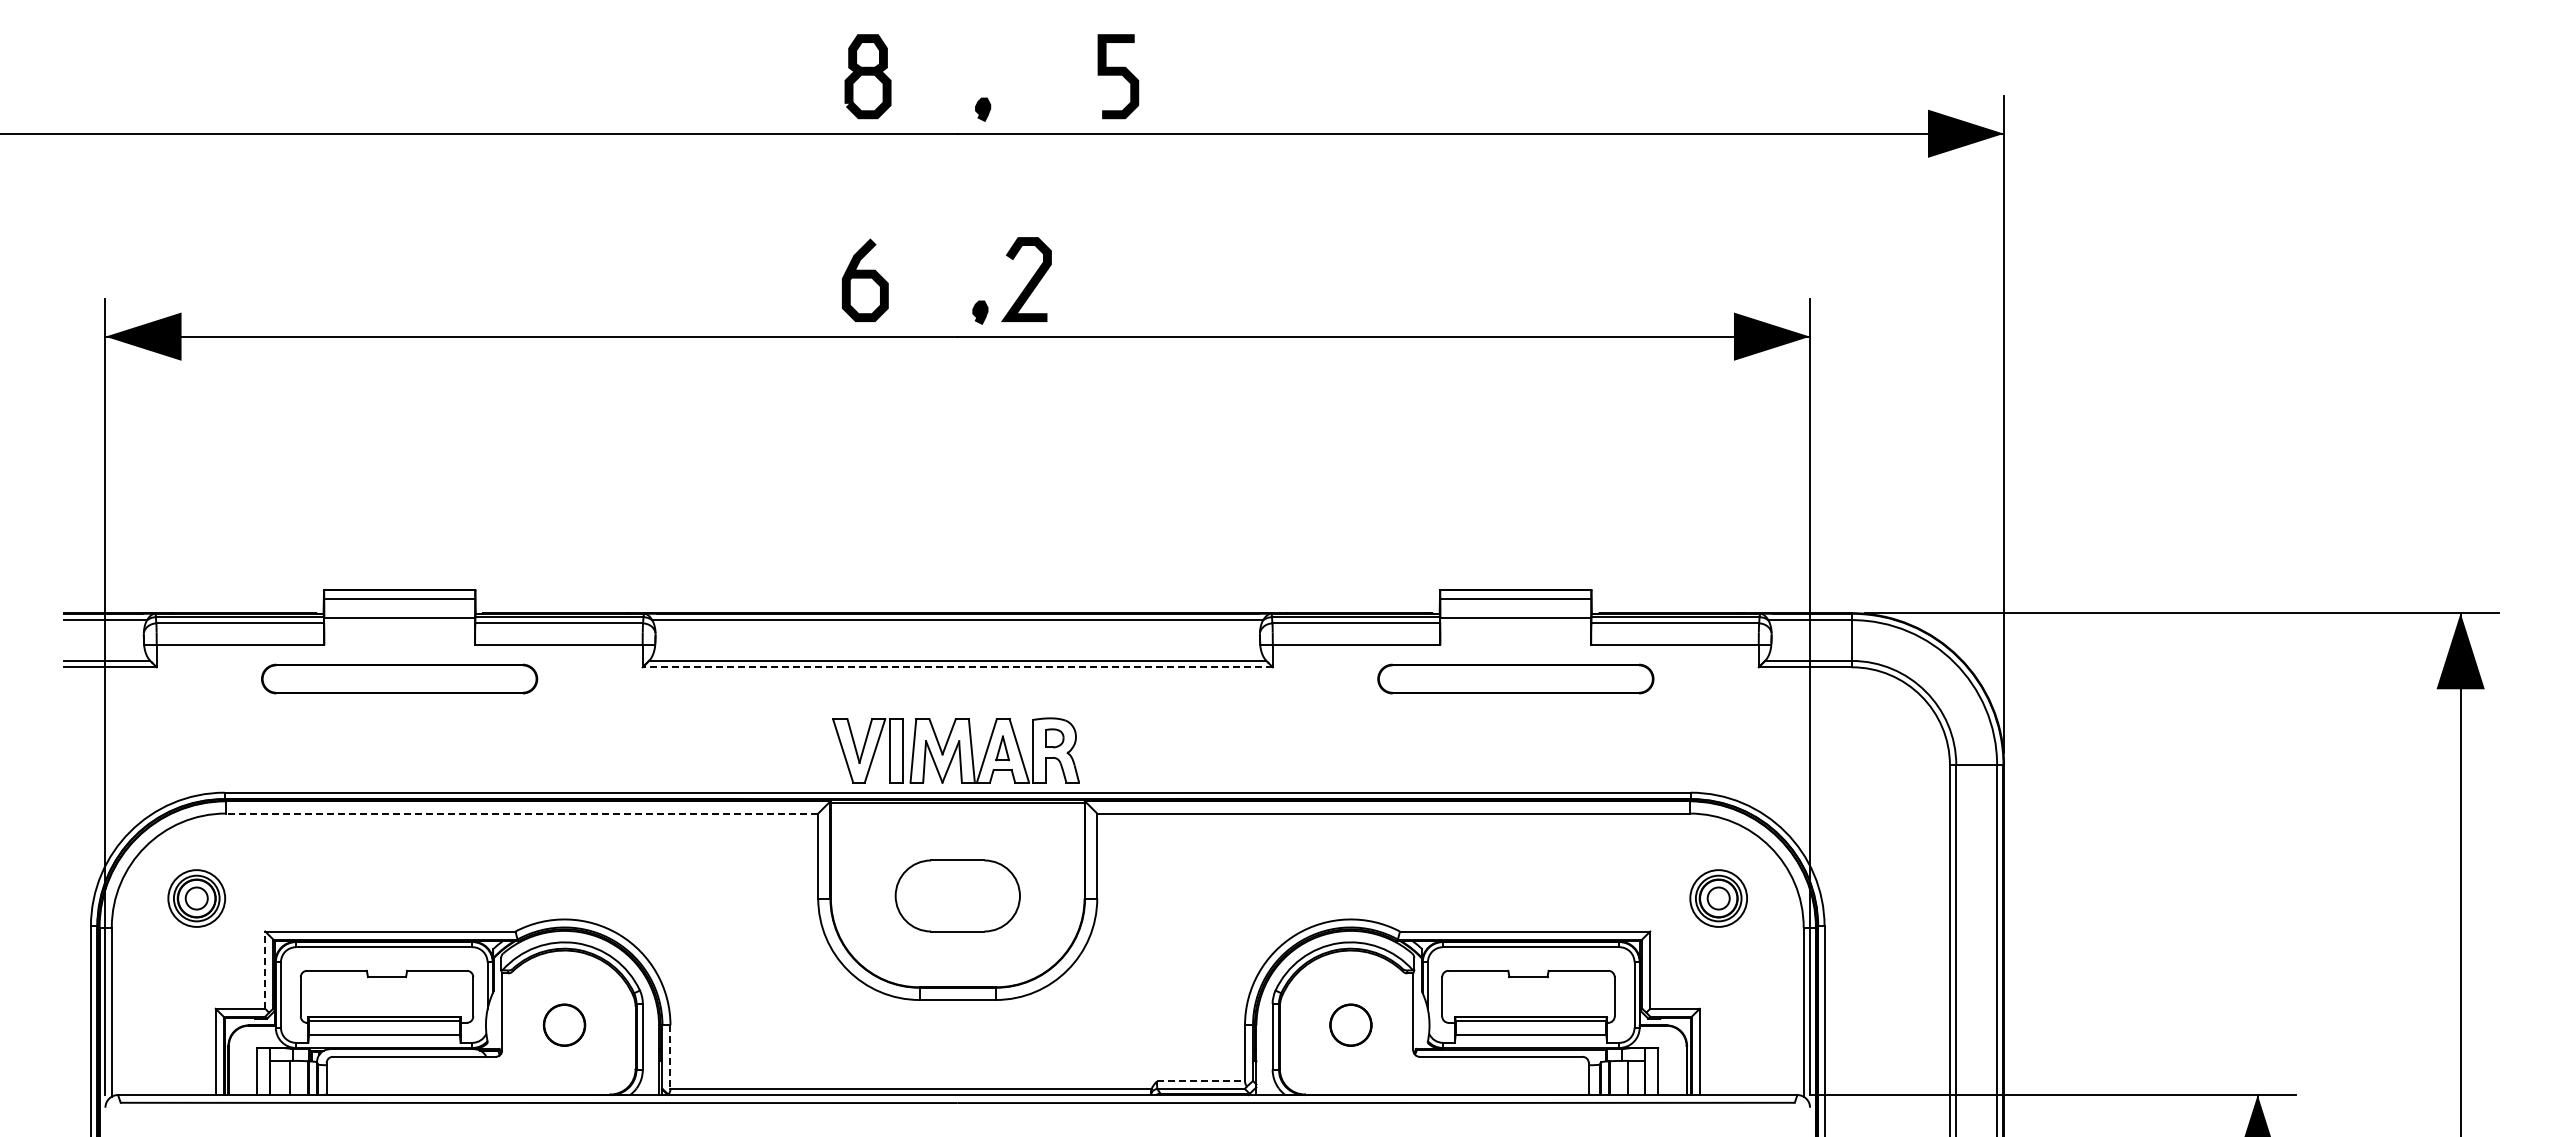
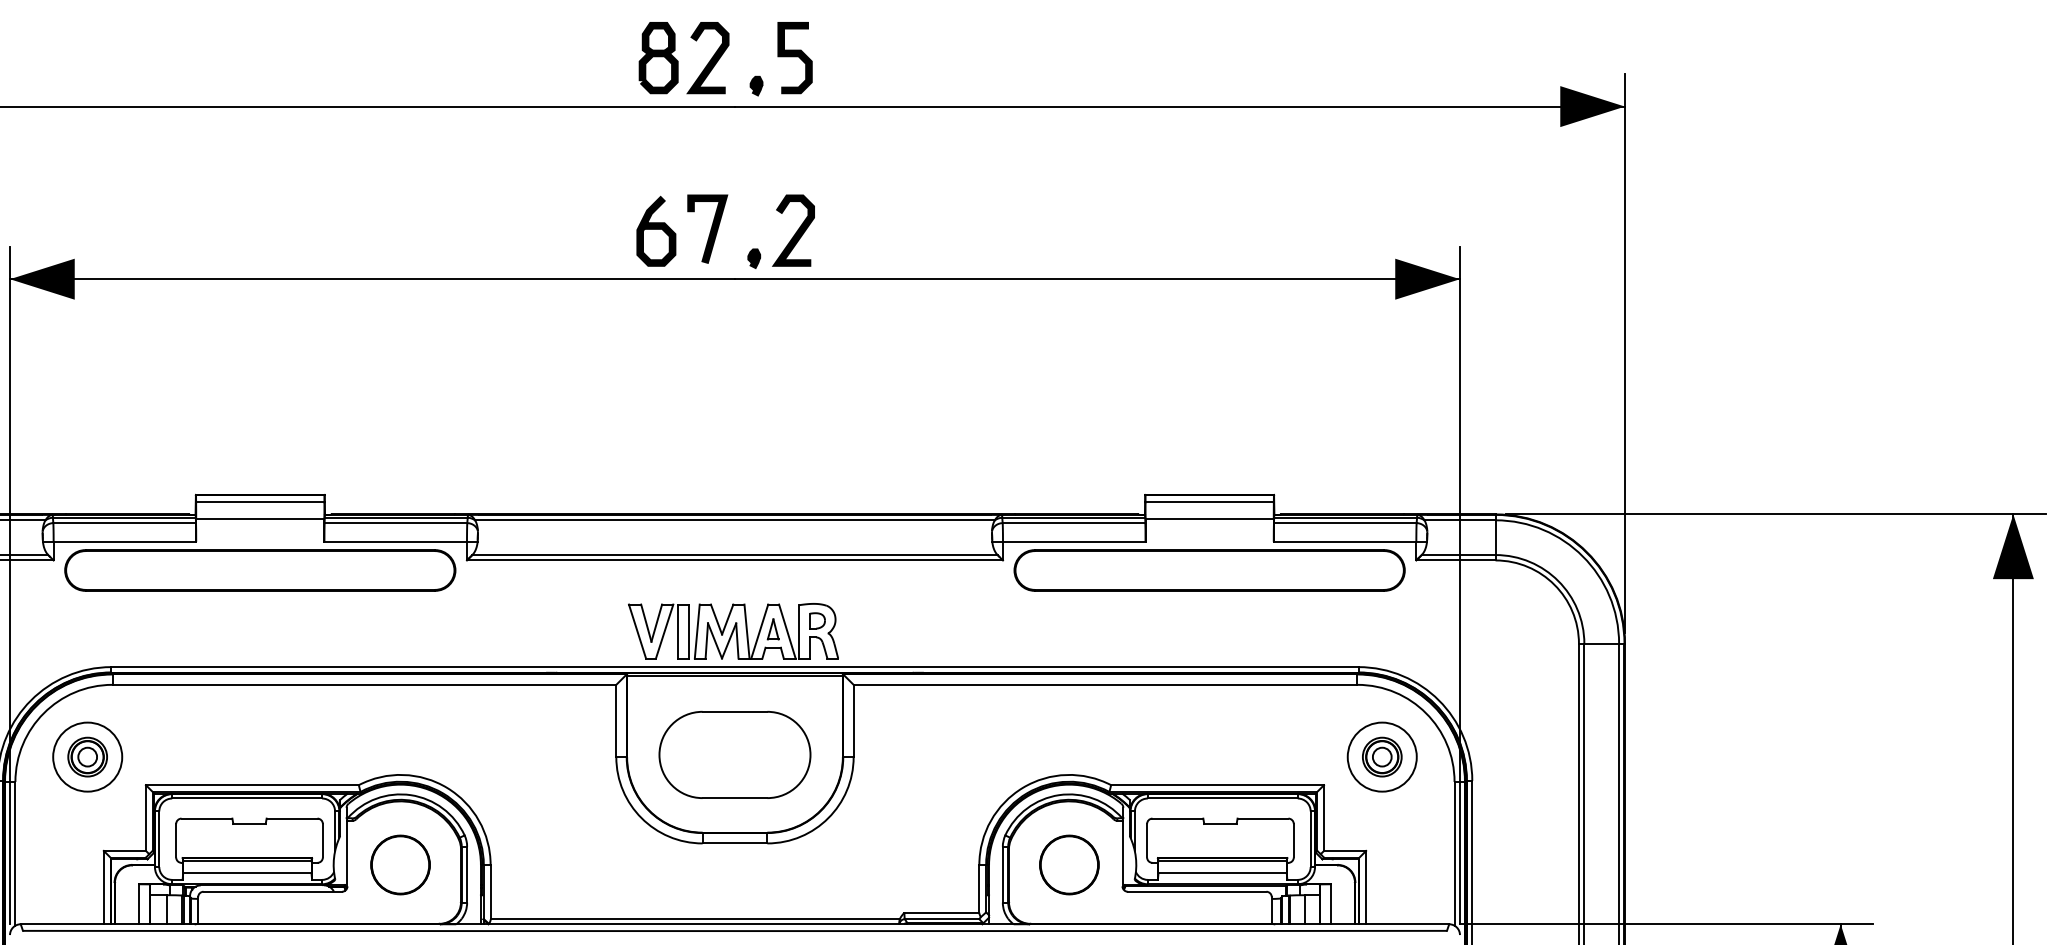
curve: (1118, 75) -> (795, 57), moved
curve: (928, 78) -> (710, 59), added
line: (928, 279) -> (710, 230), added
line: (957, 667) -> (734, 560), dashed -> solid
part: (399, 678) -> (260, 569), size x1.67
part: (1515, 678) -> (1209, 569), size x1.67
line: (521, 813) -> (363, 684), dashed -> solid
part: (957, 895) -> (734, 754), size x1.43
circle: (196, 898) -> (87, 757), size x1.43
circle: (1718, 898) -> (1382, 757), size x1.43
line: (265, 970) -> (146, 818), dashed -> solid
circle: (564, 1024) -> (400, 864), size x1.67
circle: (1350, 1024) -> (1069, 864), size x1.67
line: (670, 1057) -> (490, 892), dashed -> solid
line: (1201, 1081) -> (942, 912), dashed -> solid

